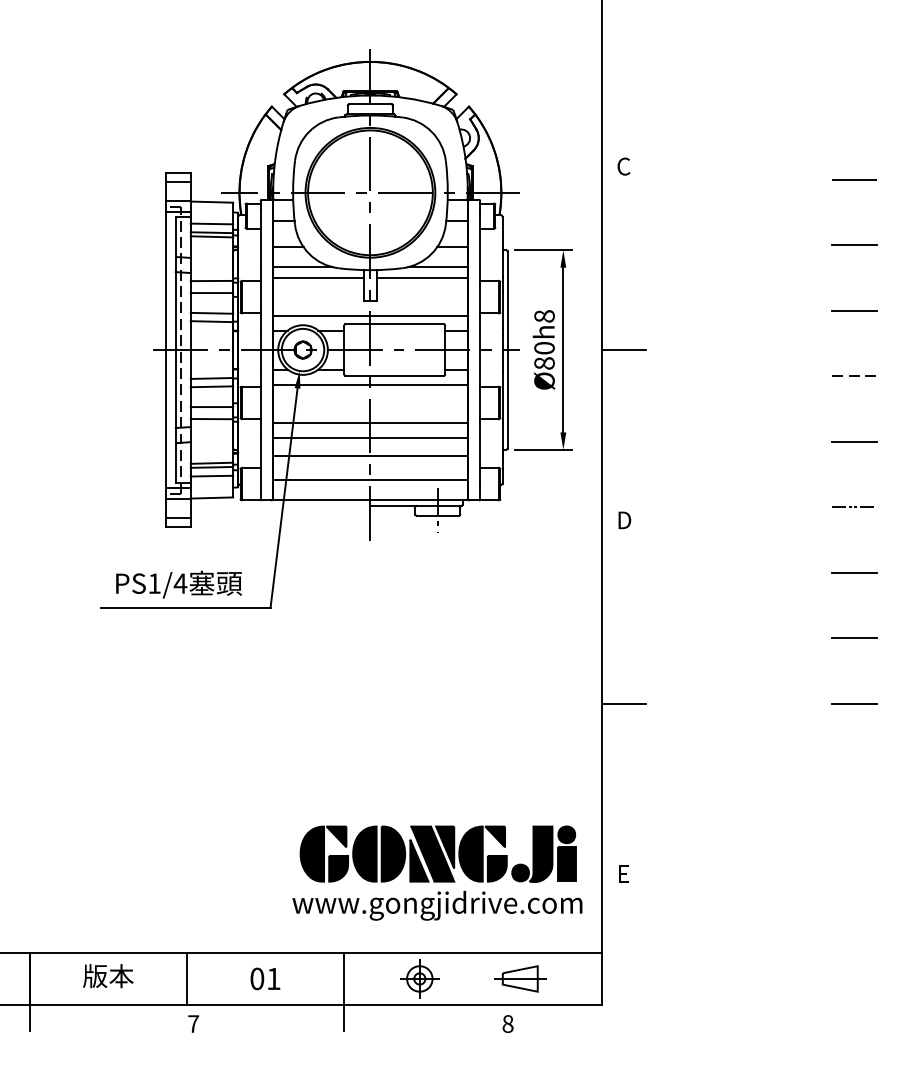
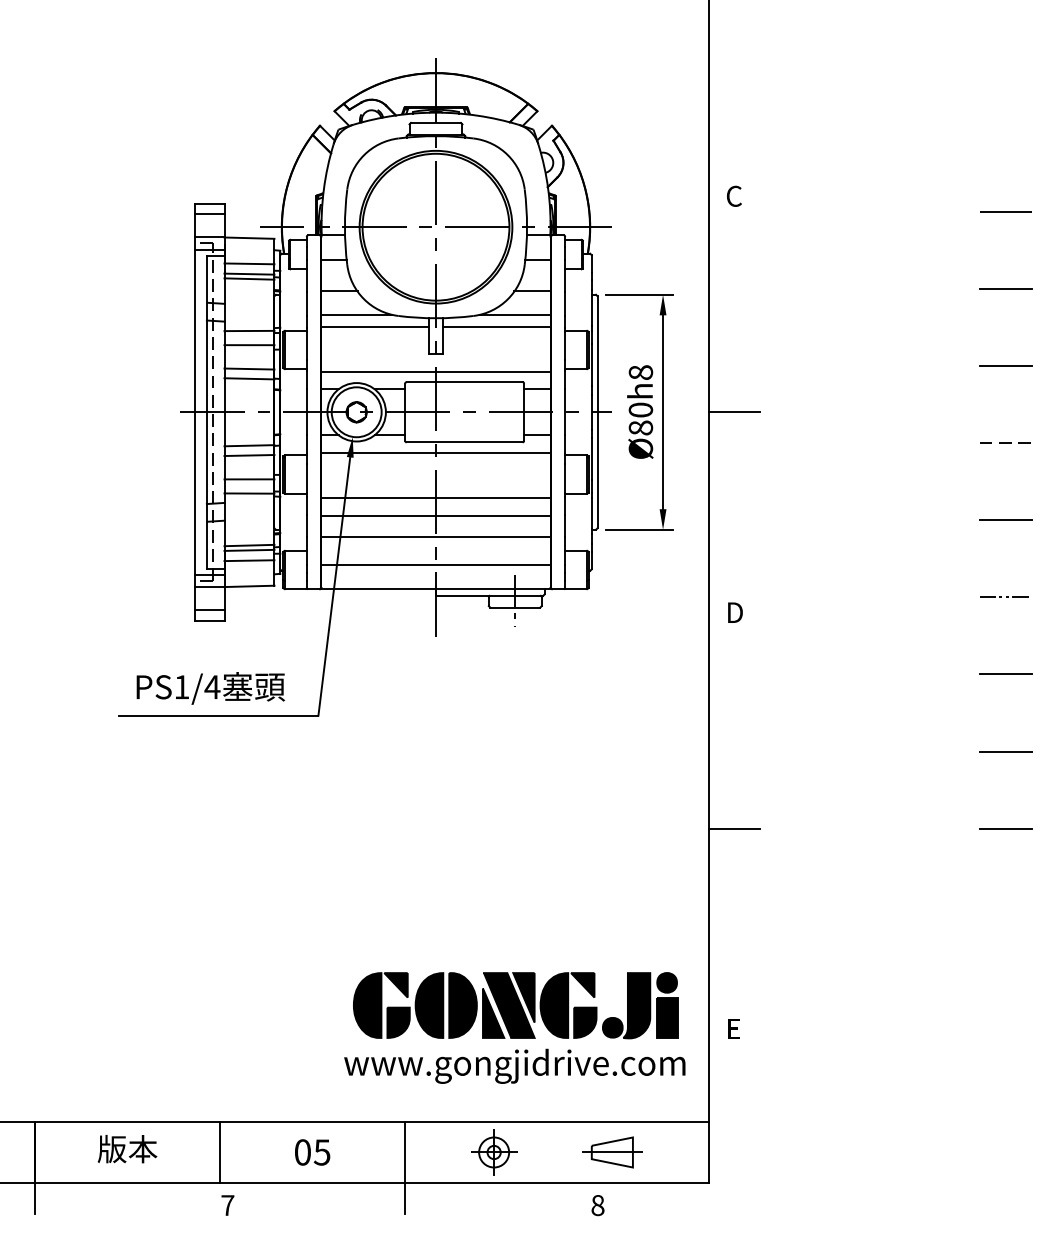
text: (273, 979) -> (321, 1153), 01 -> 05

